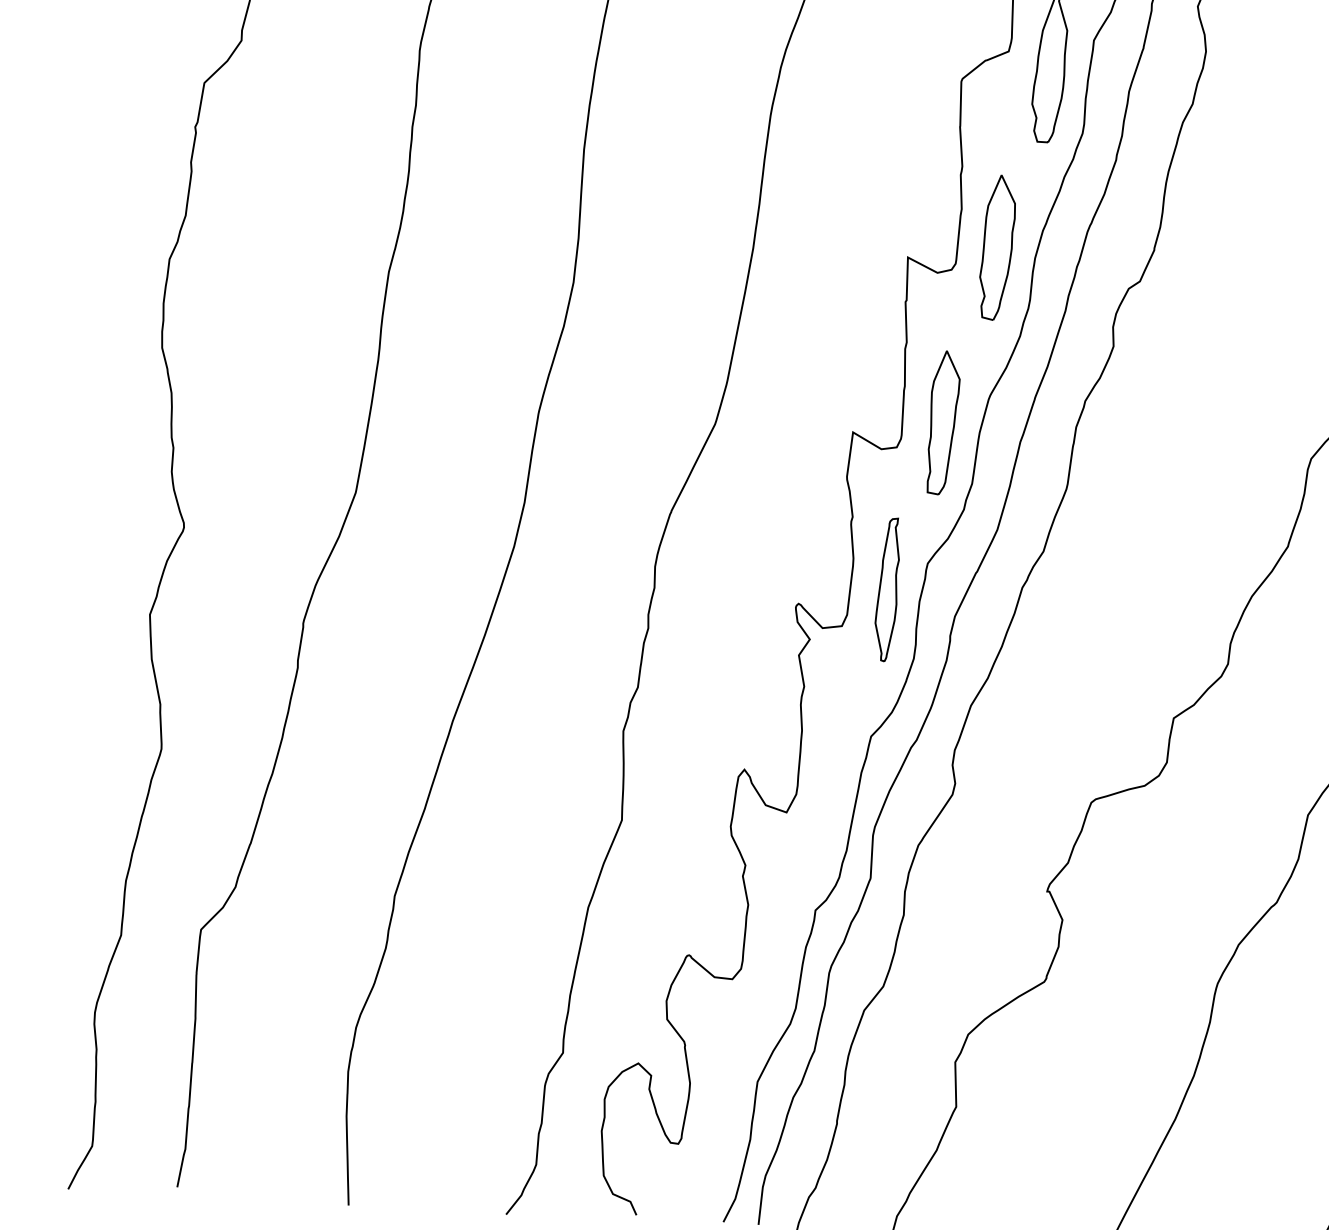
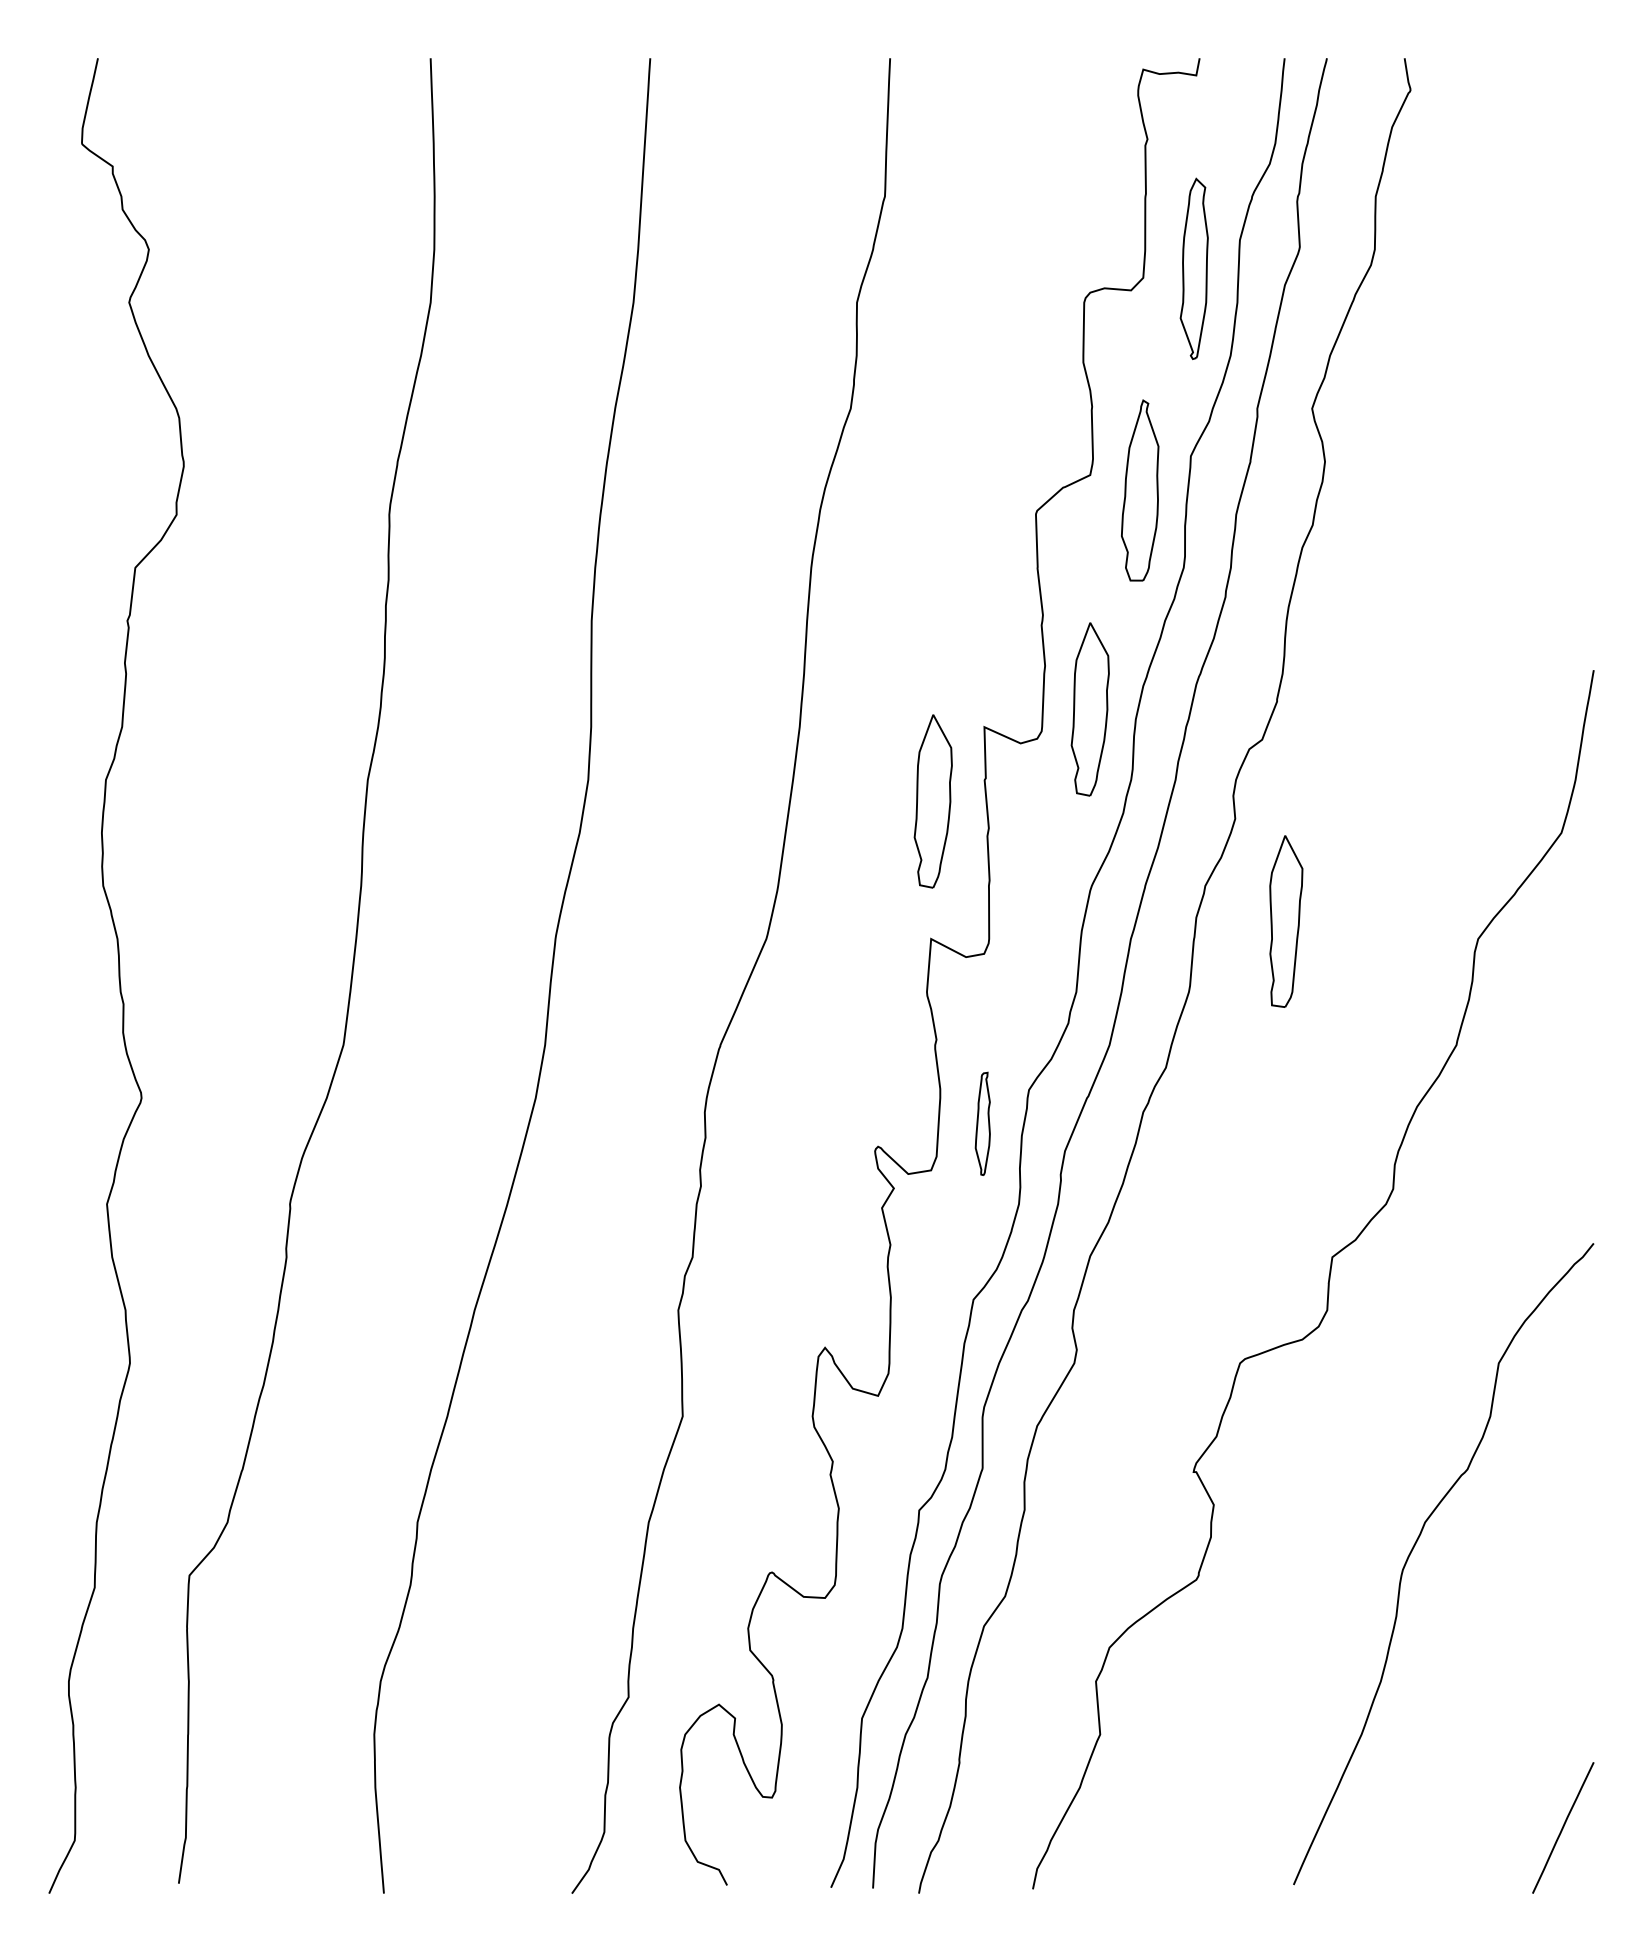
part: (860, 317) -> (932, 801), added
part: (943, 422) -> (1286, 921), moved
part: (887, 589) -> (982, 1123), size x0.6

